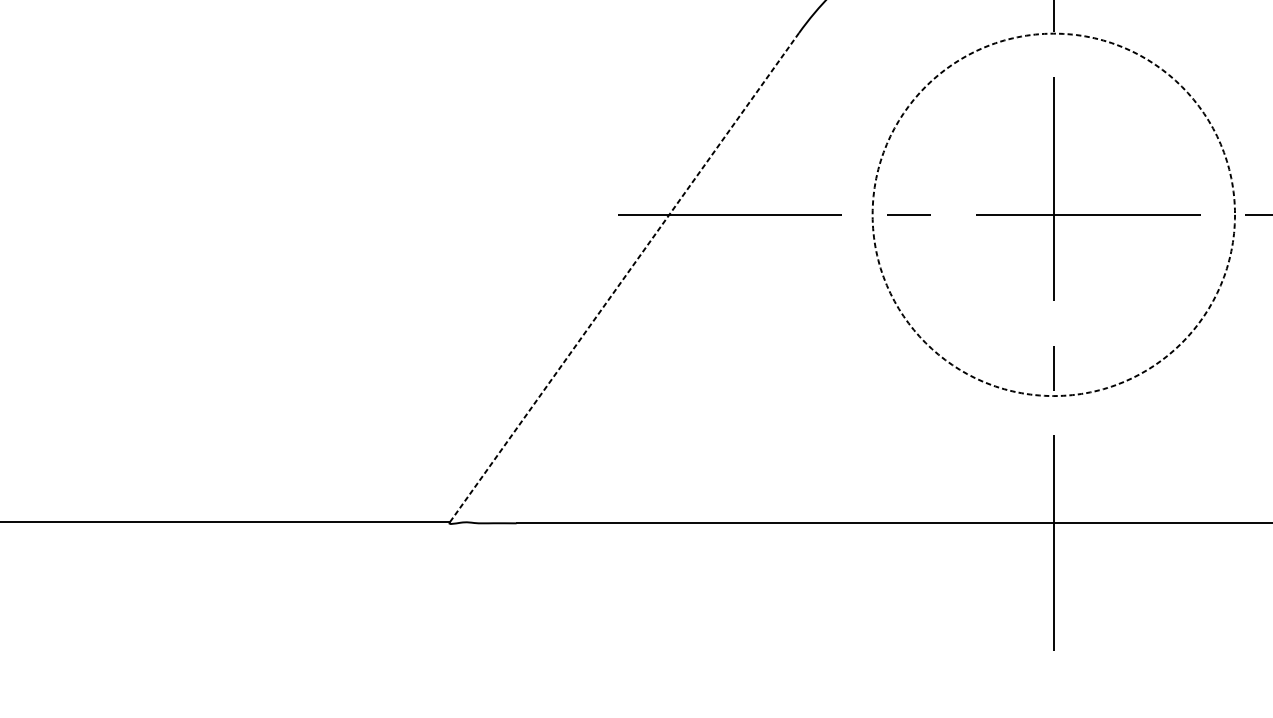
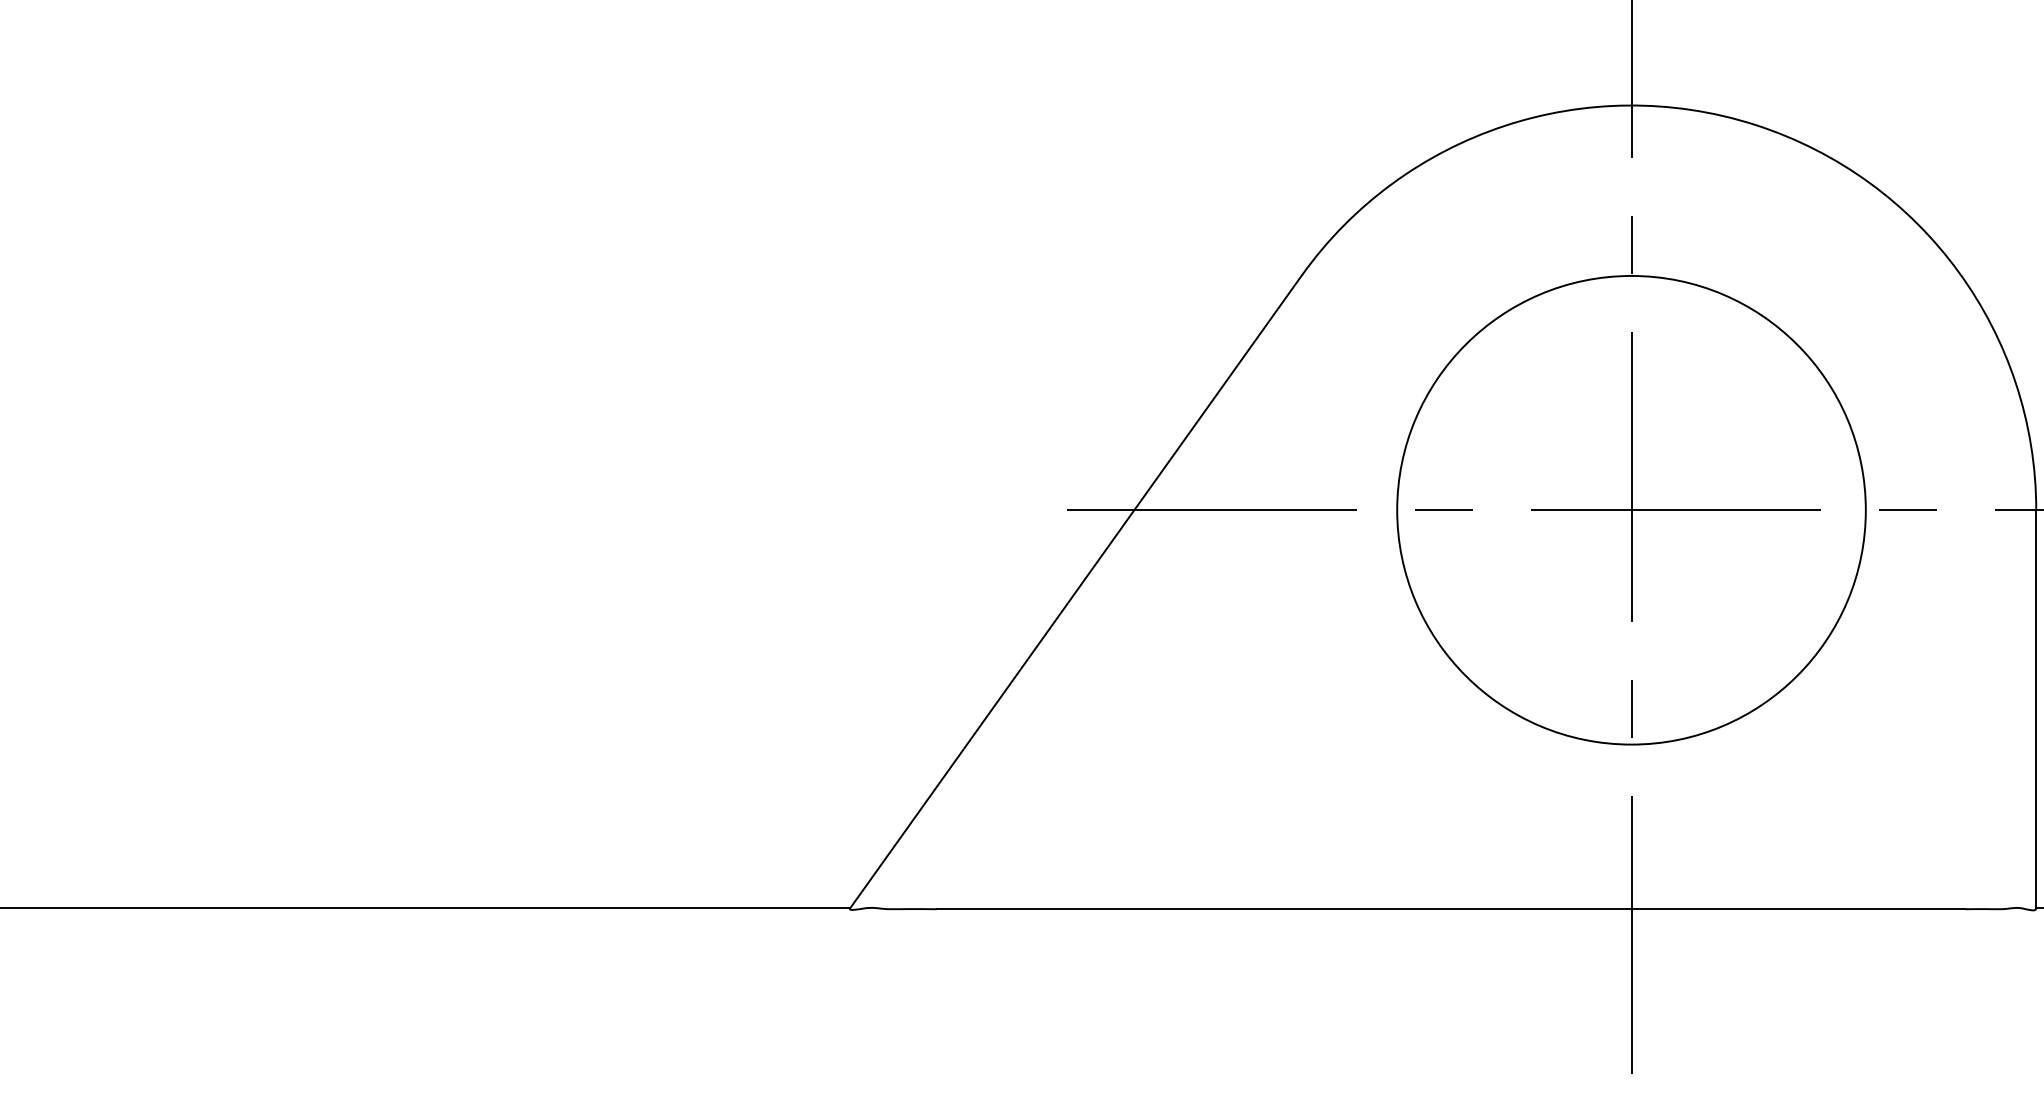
circle: (1053, 214) -> (1631, 509), dashed -> solid
line: (624, 277) -> (1076, 591), dashed -> solid

